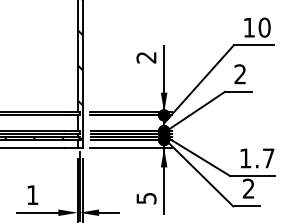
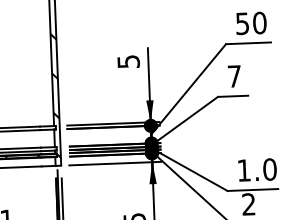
text: (248, 27) -> (241, 23), 10 -> 50
text: (146, 57) -> (128, 61), 2 -> 5
text: (239, 74) -> (233, 76), 2 -> 7
text: (268, 158) -> (269, 169), 1.7 -> 1.0

